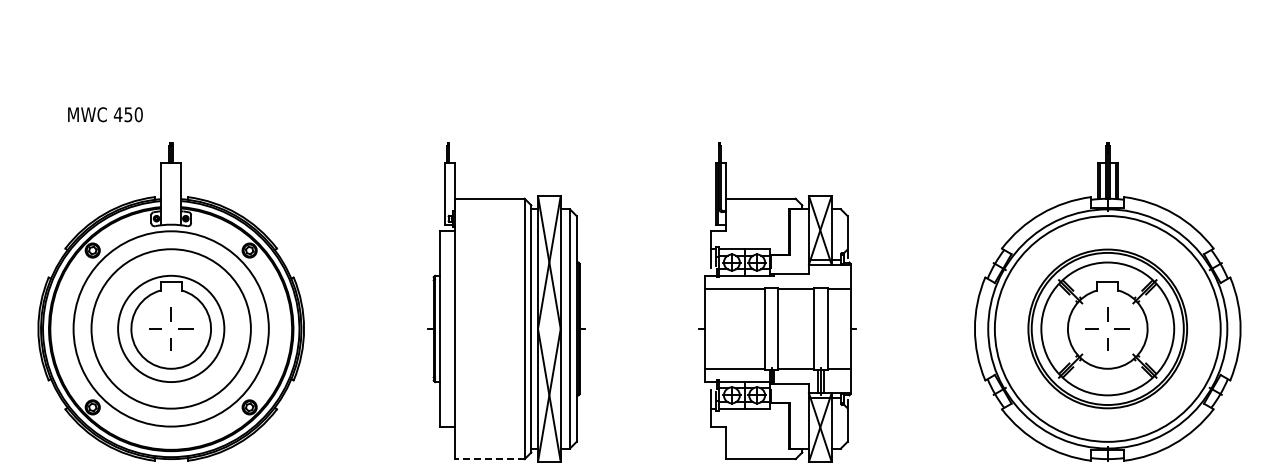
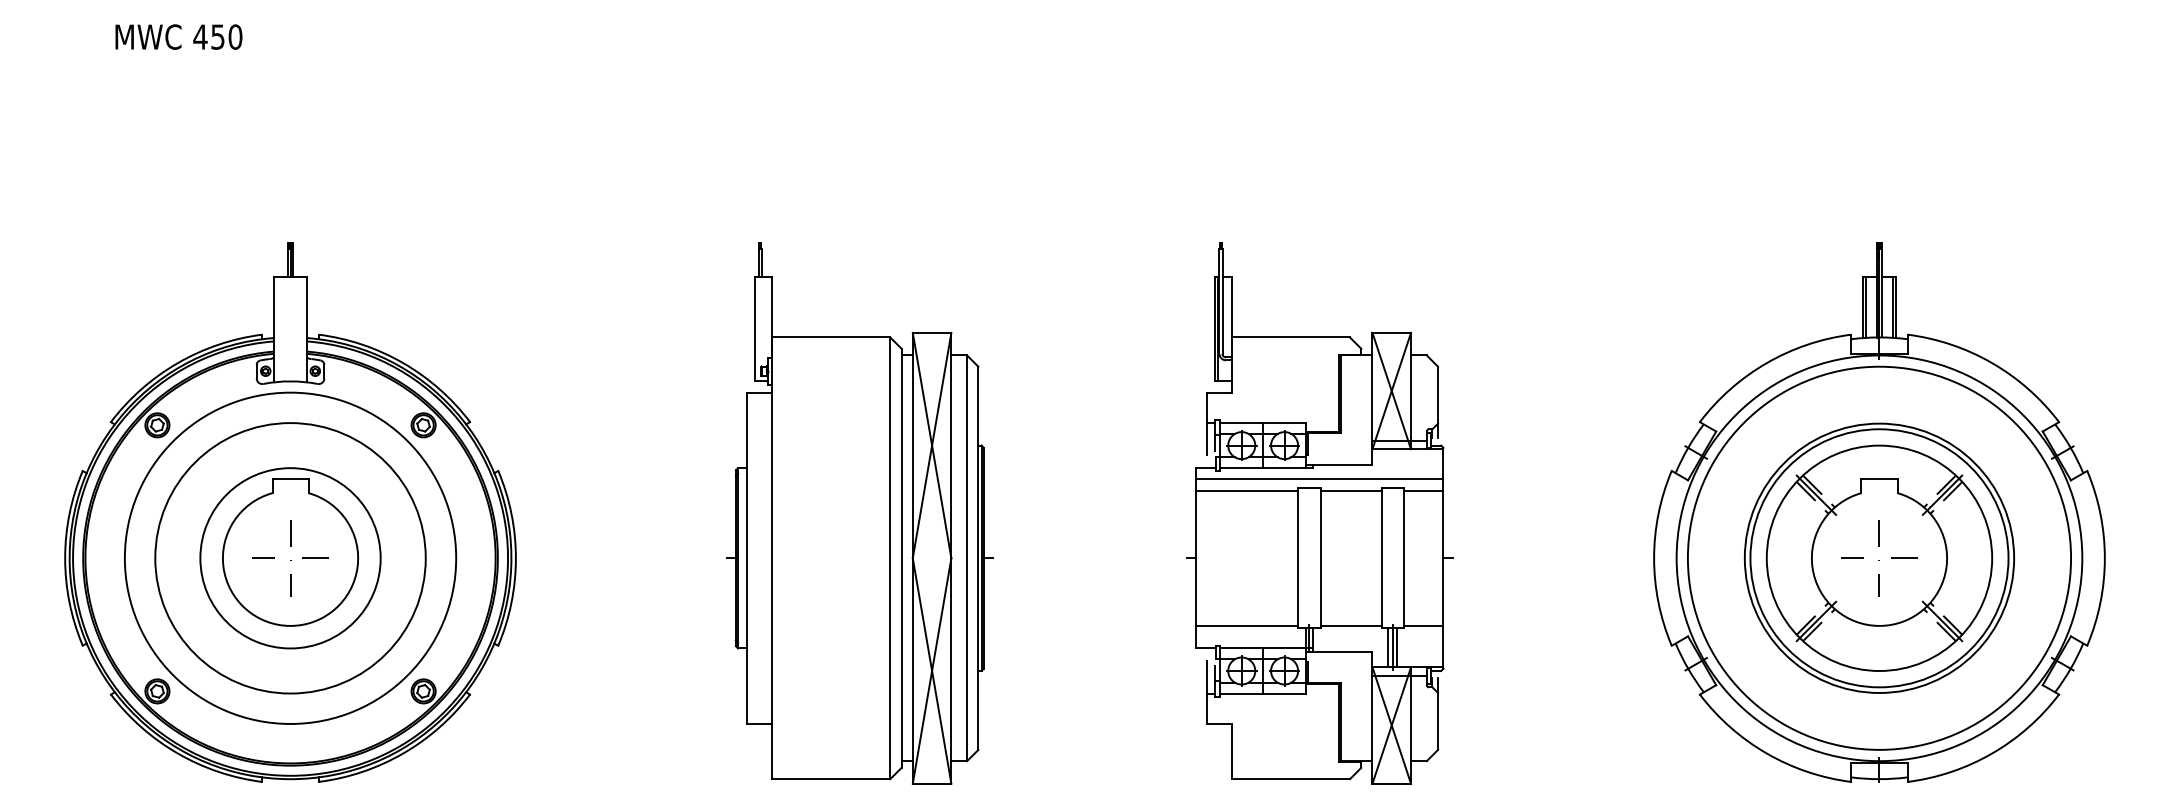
text: (105, 114) -> (179, 36), moved
line: (777, 282) -> (1319, 479), added
line: (489, 459) -> (830, 779), dashed -> solid

